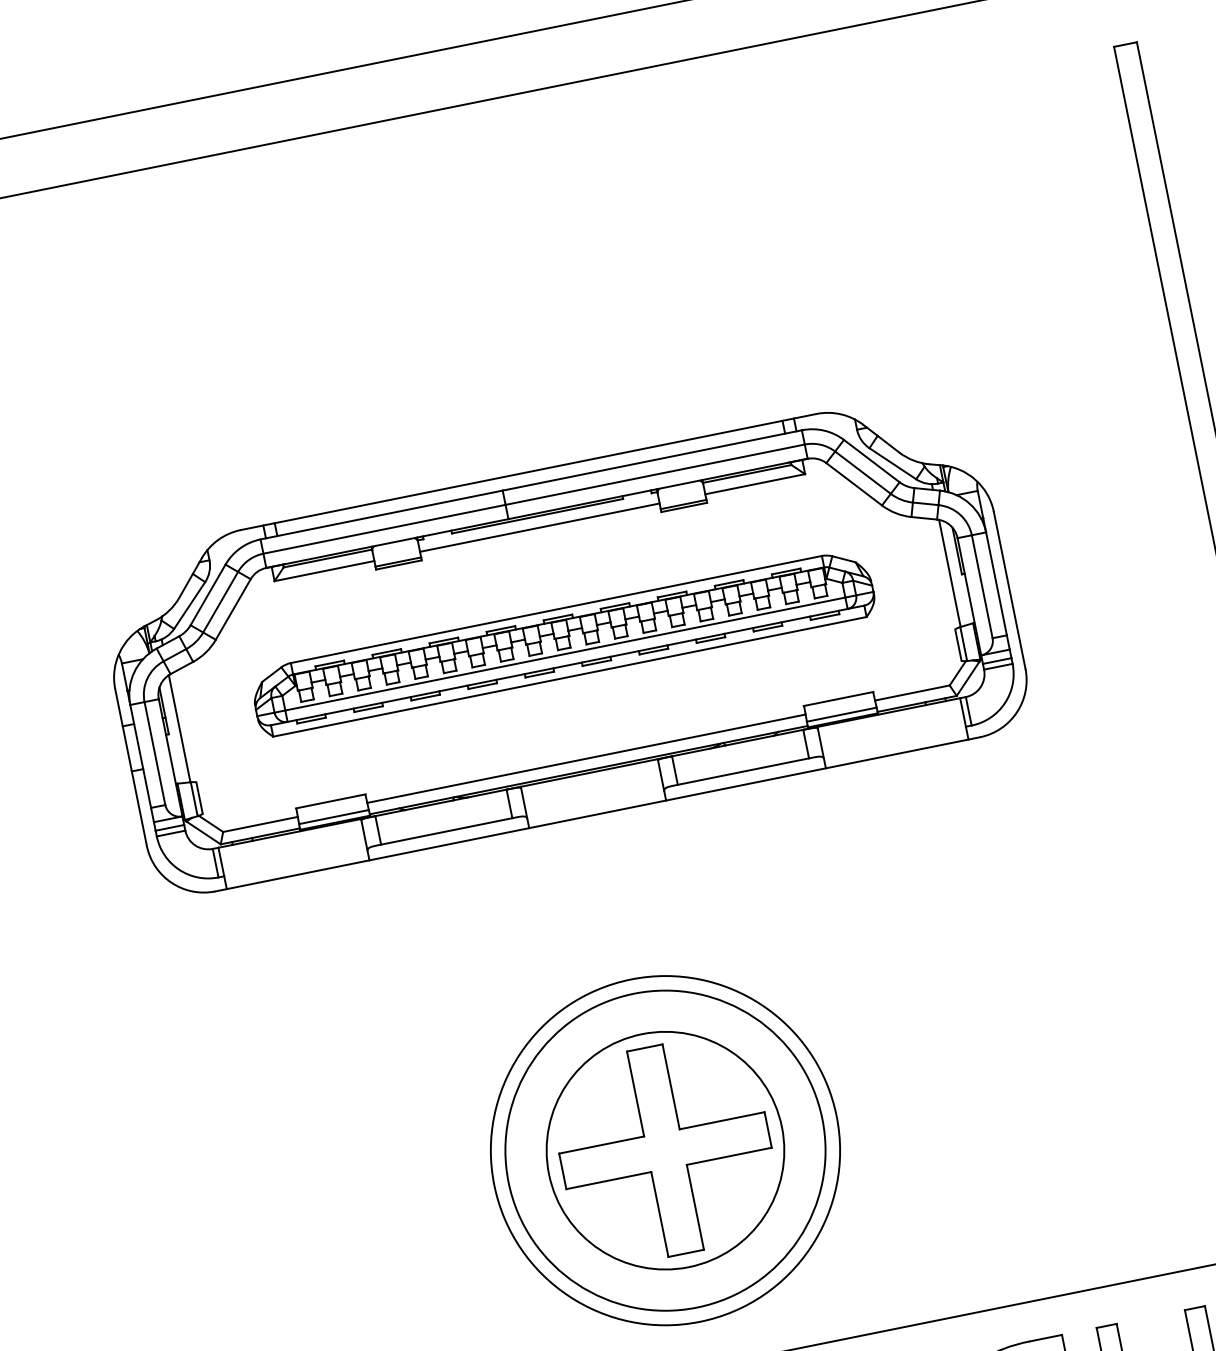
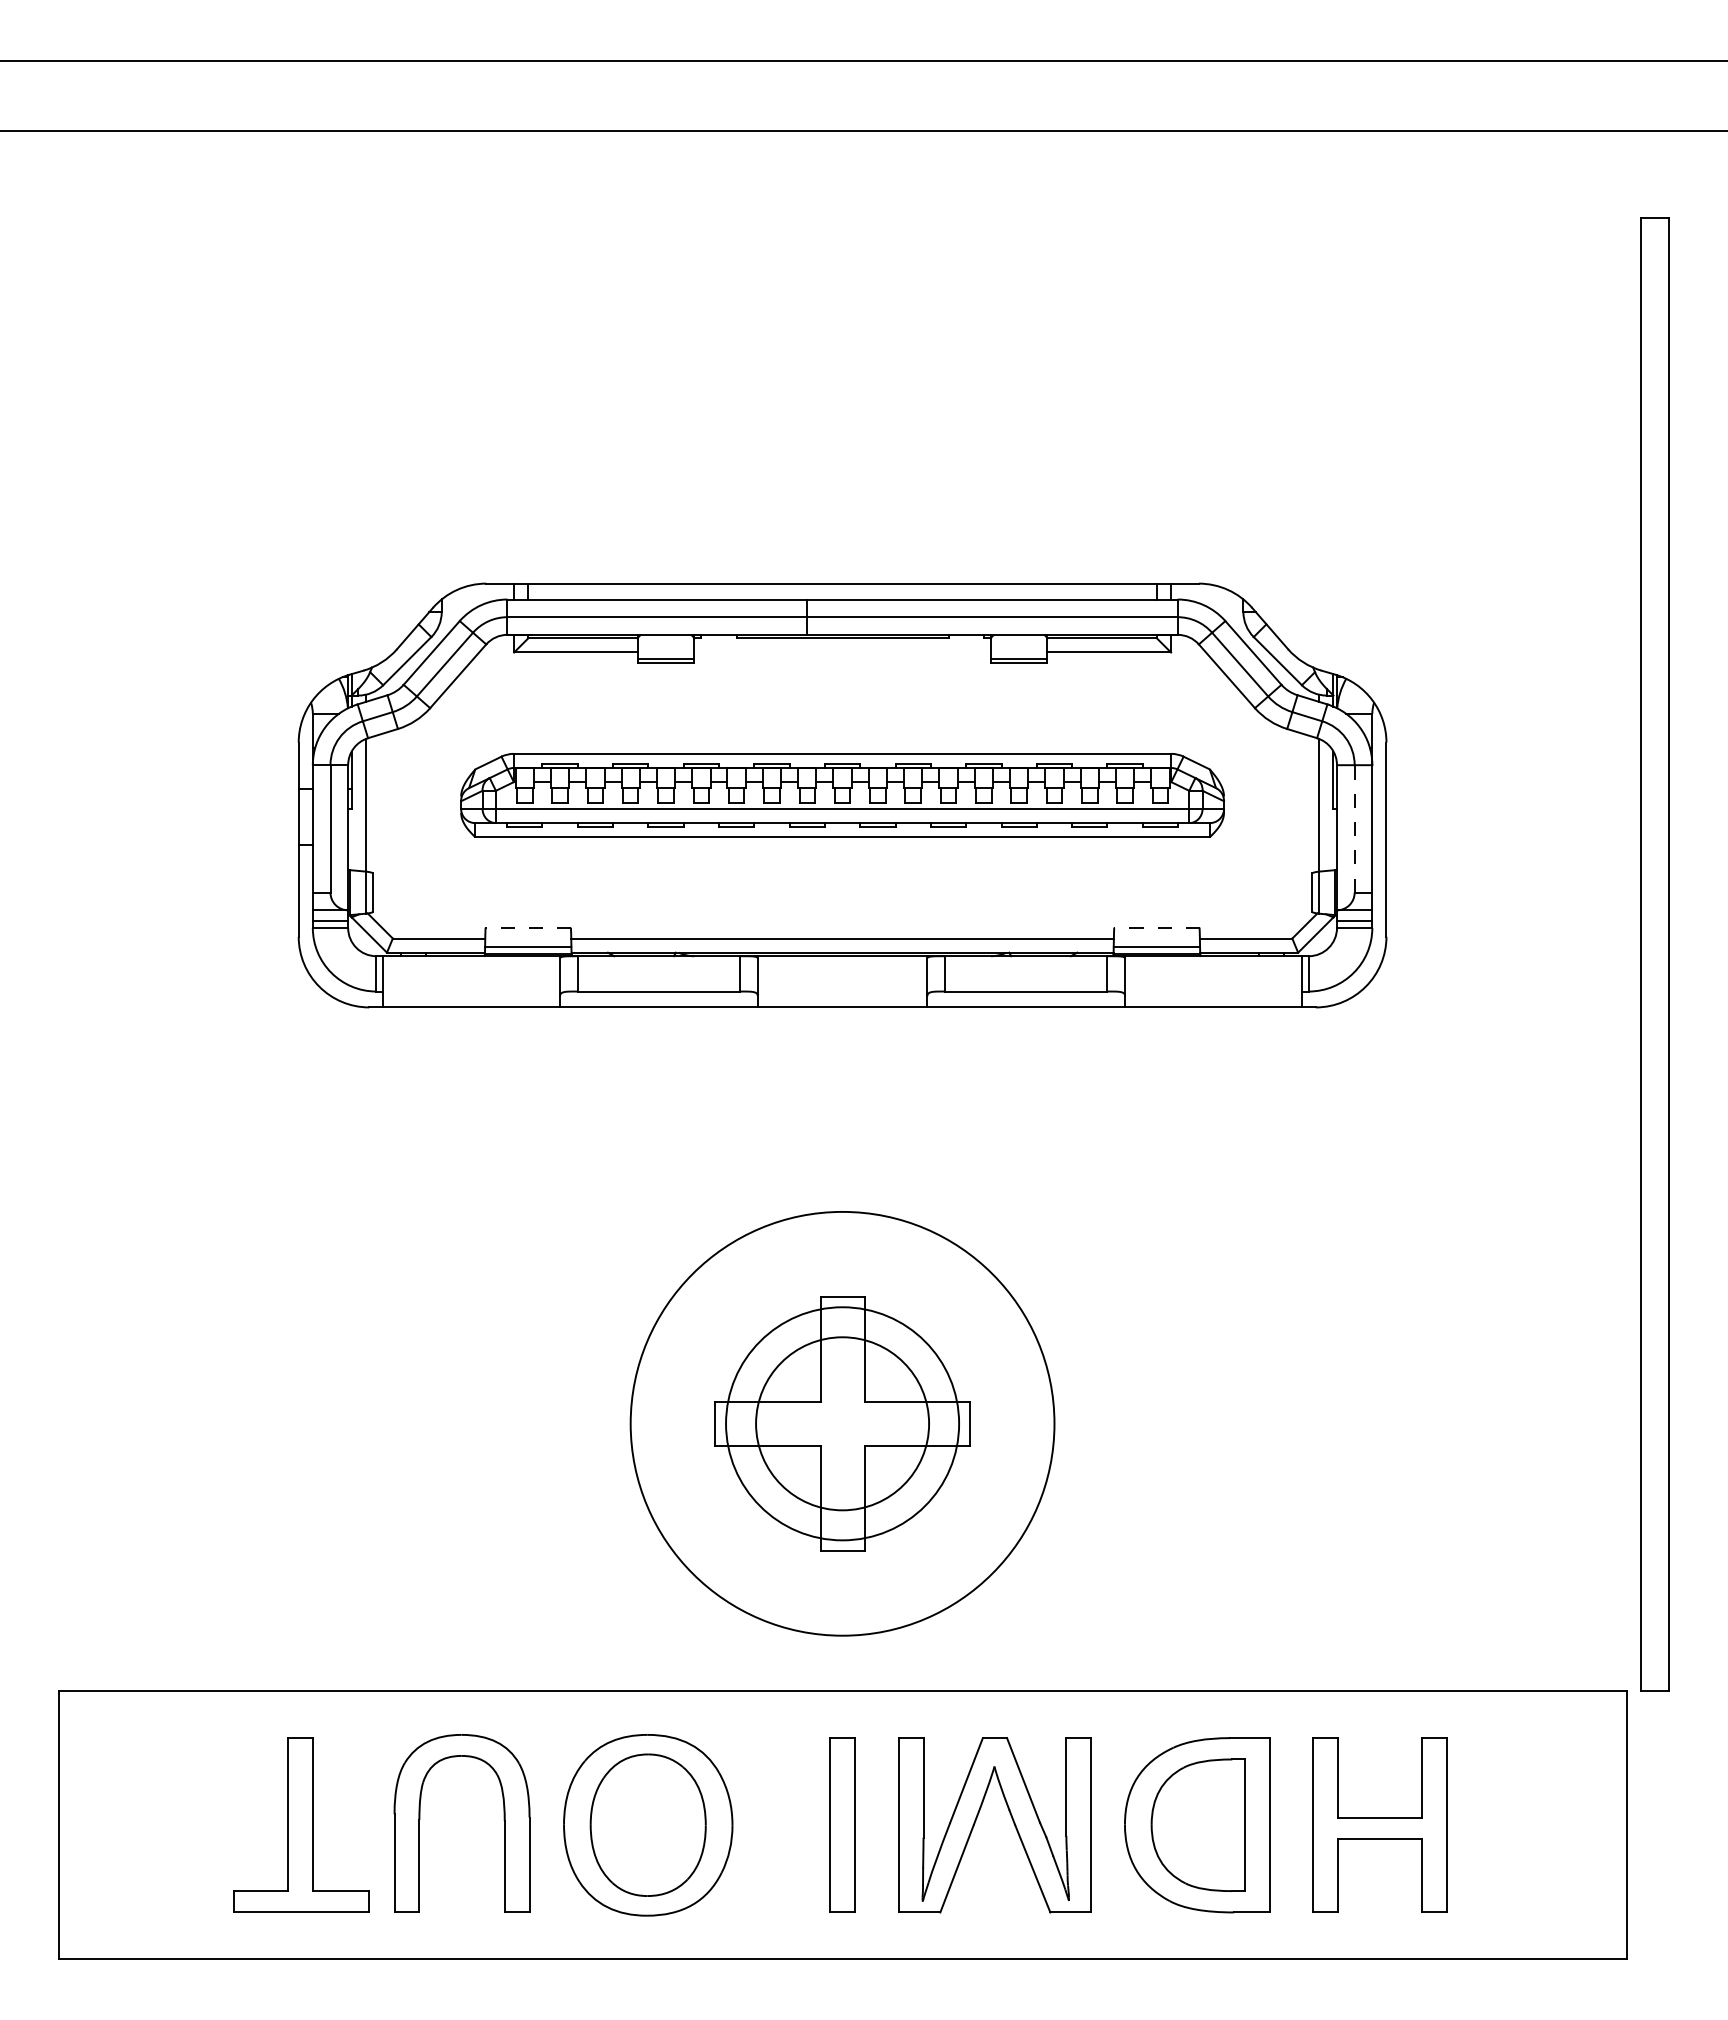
line: (539, 527) -> (842, 652), removed
line: (982, 586) -> (1354, 828), solid -> dashed
line: (838, 698) -> (1156, 927), solid -> dashed
line: (330, 801) -> (527, 927), solid -> dashed
circle: (665, 1150) -> (842, 1423), size x0.6
circle: (665, 1150) -> (842, 1423), size x0.6

